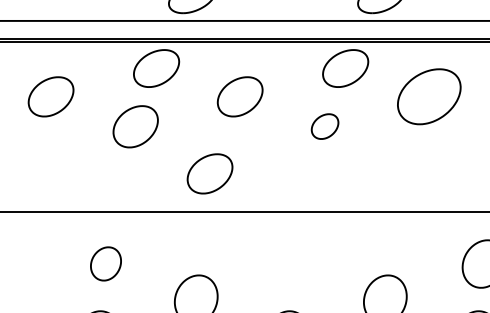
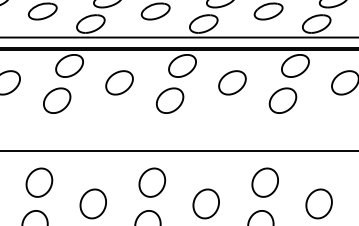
part: (429, 96) -> (232, 82), size x0.71
part: (325, 126) -> (170, 100), size x1.67
part: (209, 173) -> (101, 128), removed
part: (106, 263) -> (39, 182), size x1.43
part: (295, 263) -> (152, 182), added

